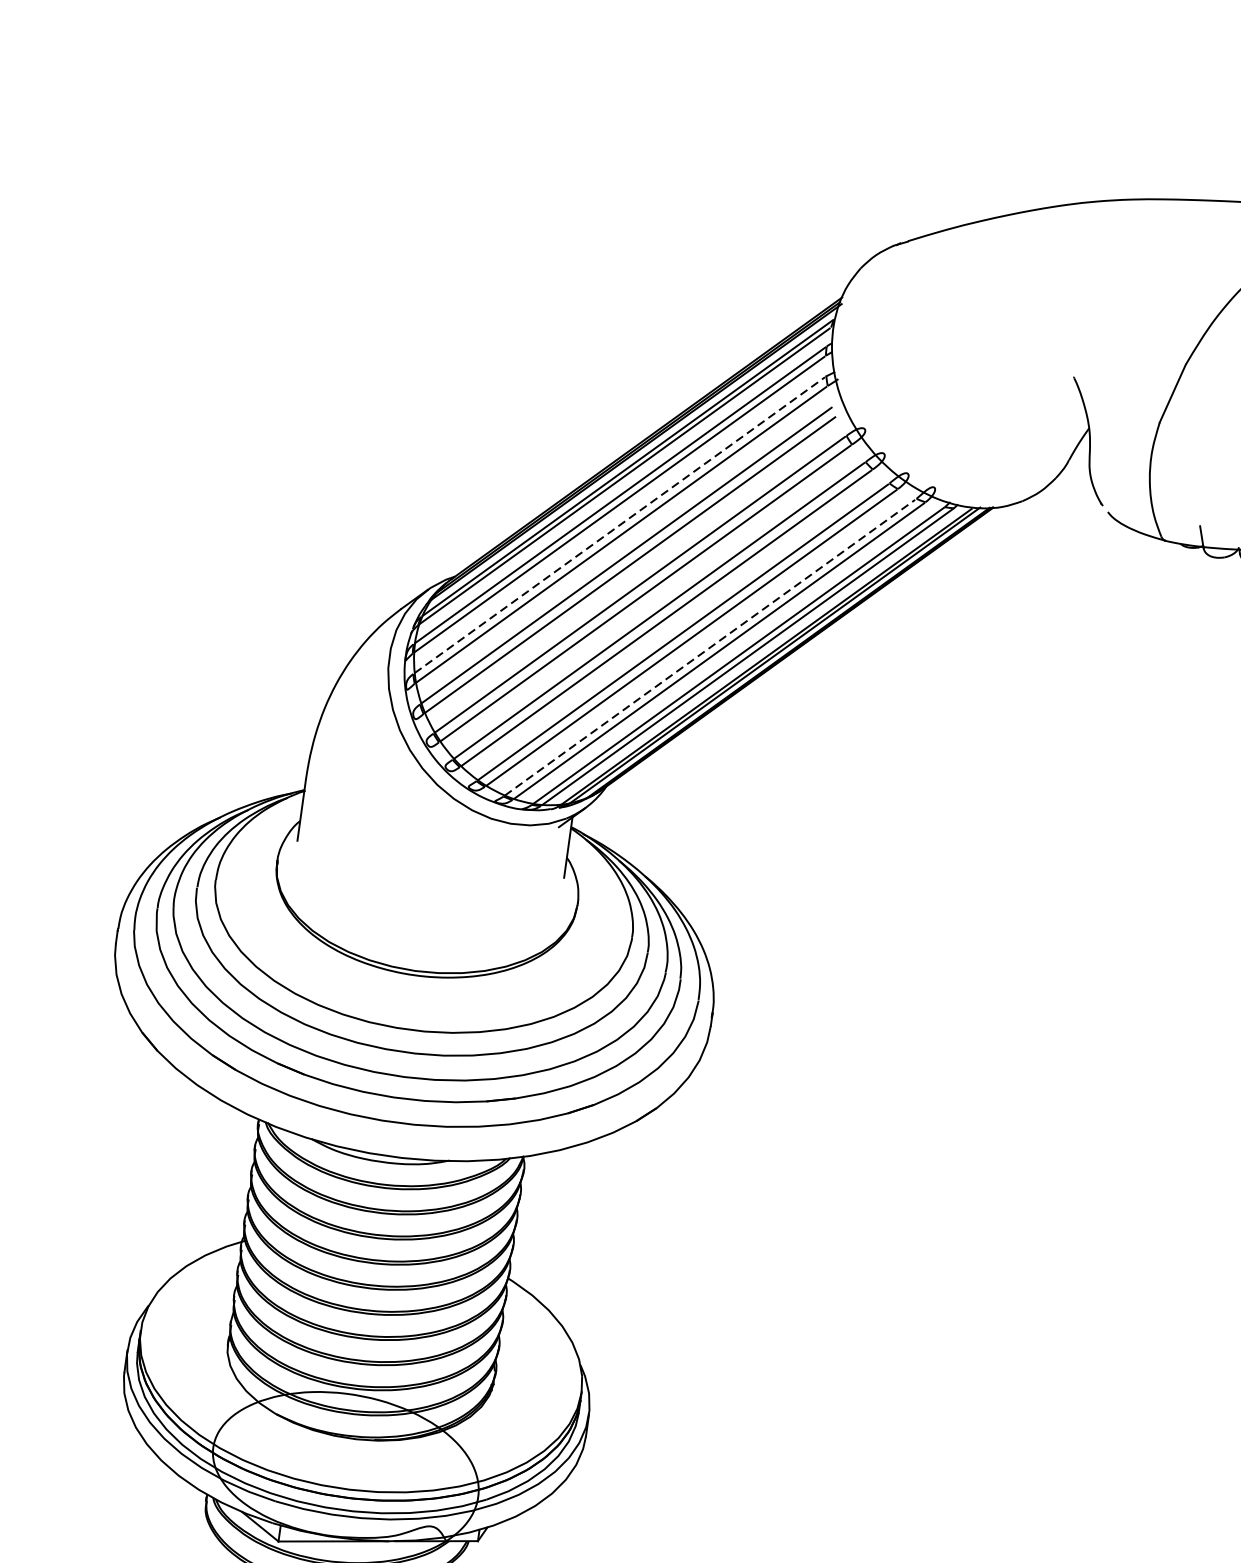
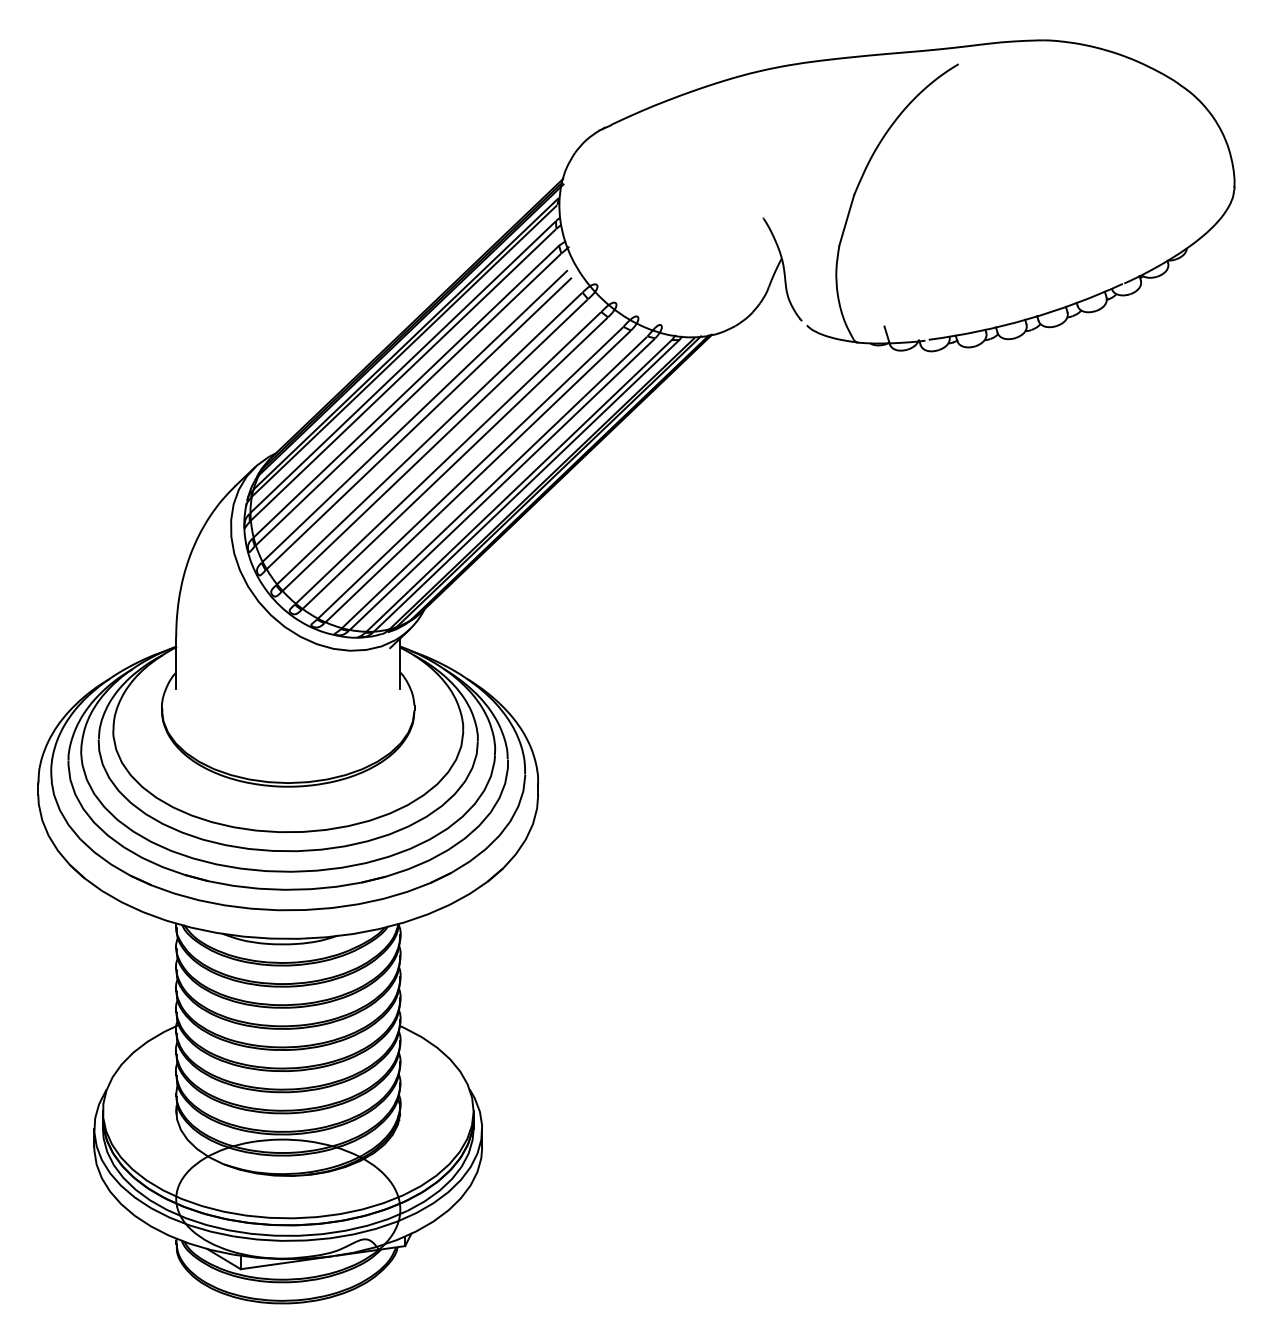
line: (619, 525) -> (405, 392), dashed -> solid
line: (710, 647) -> (494, 482), dashed -> solid

